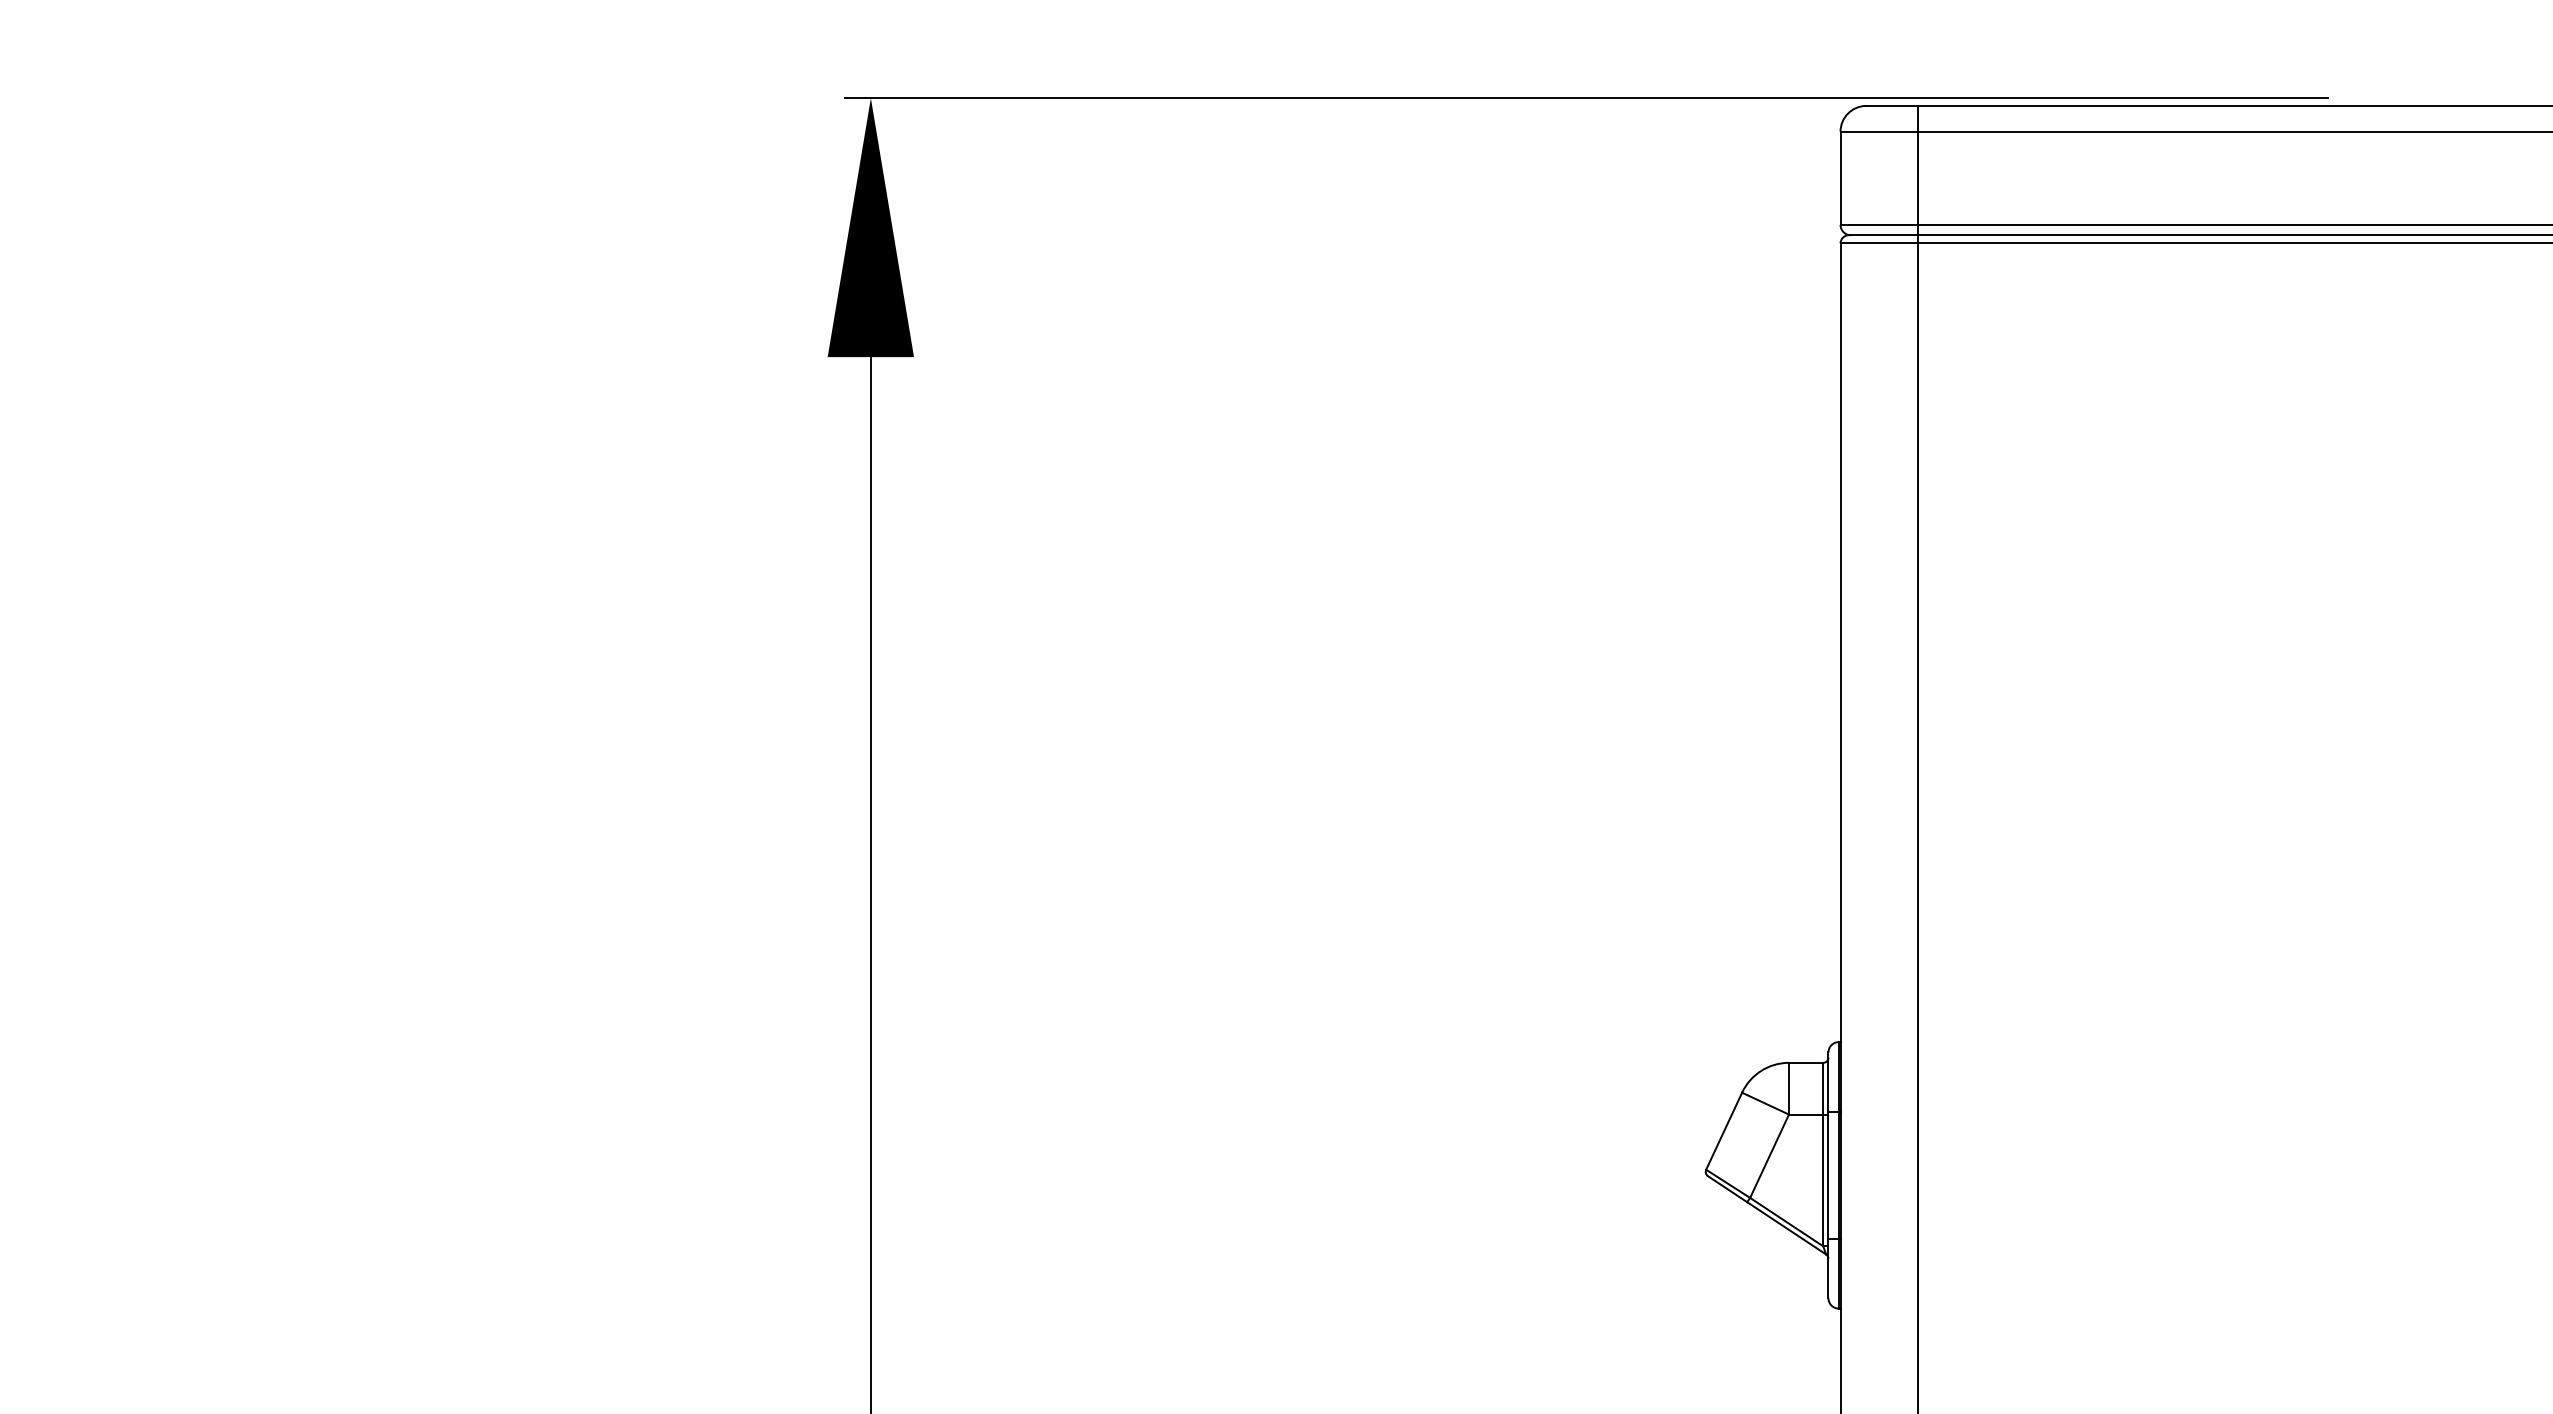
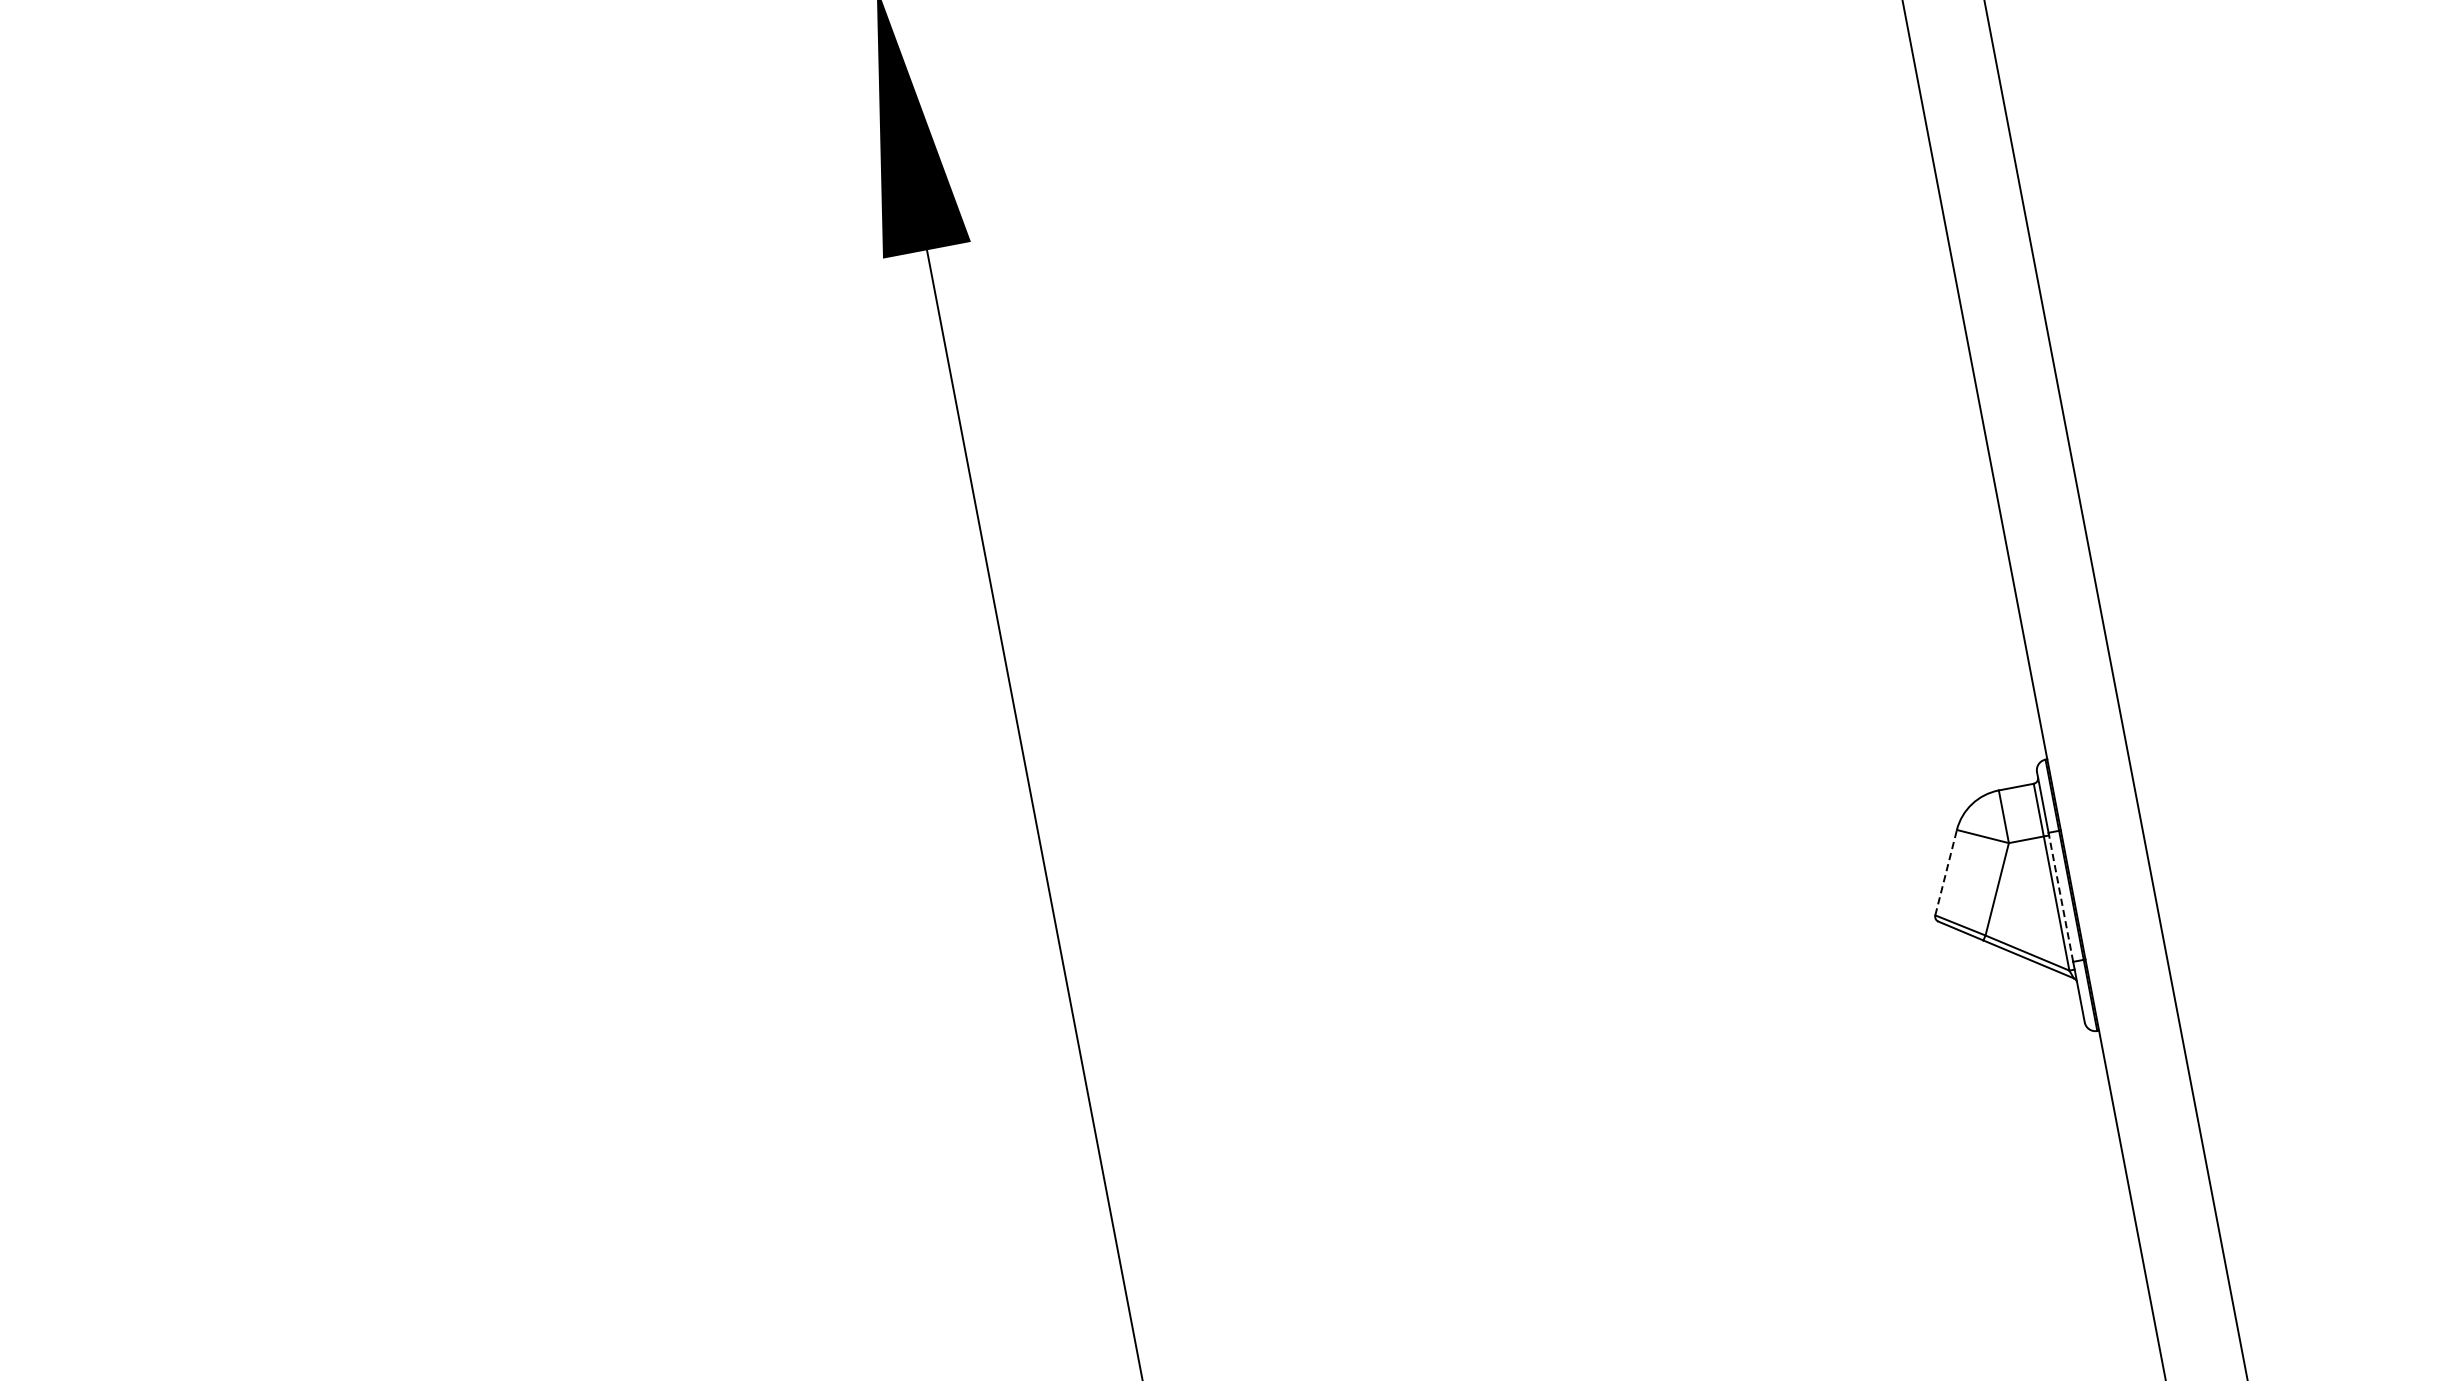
line: (1724, 1130) -> (1946, 871), solid -> dashed
line: (1828, 1174) -> (2060, 896), solid -> dashed

